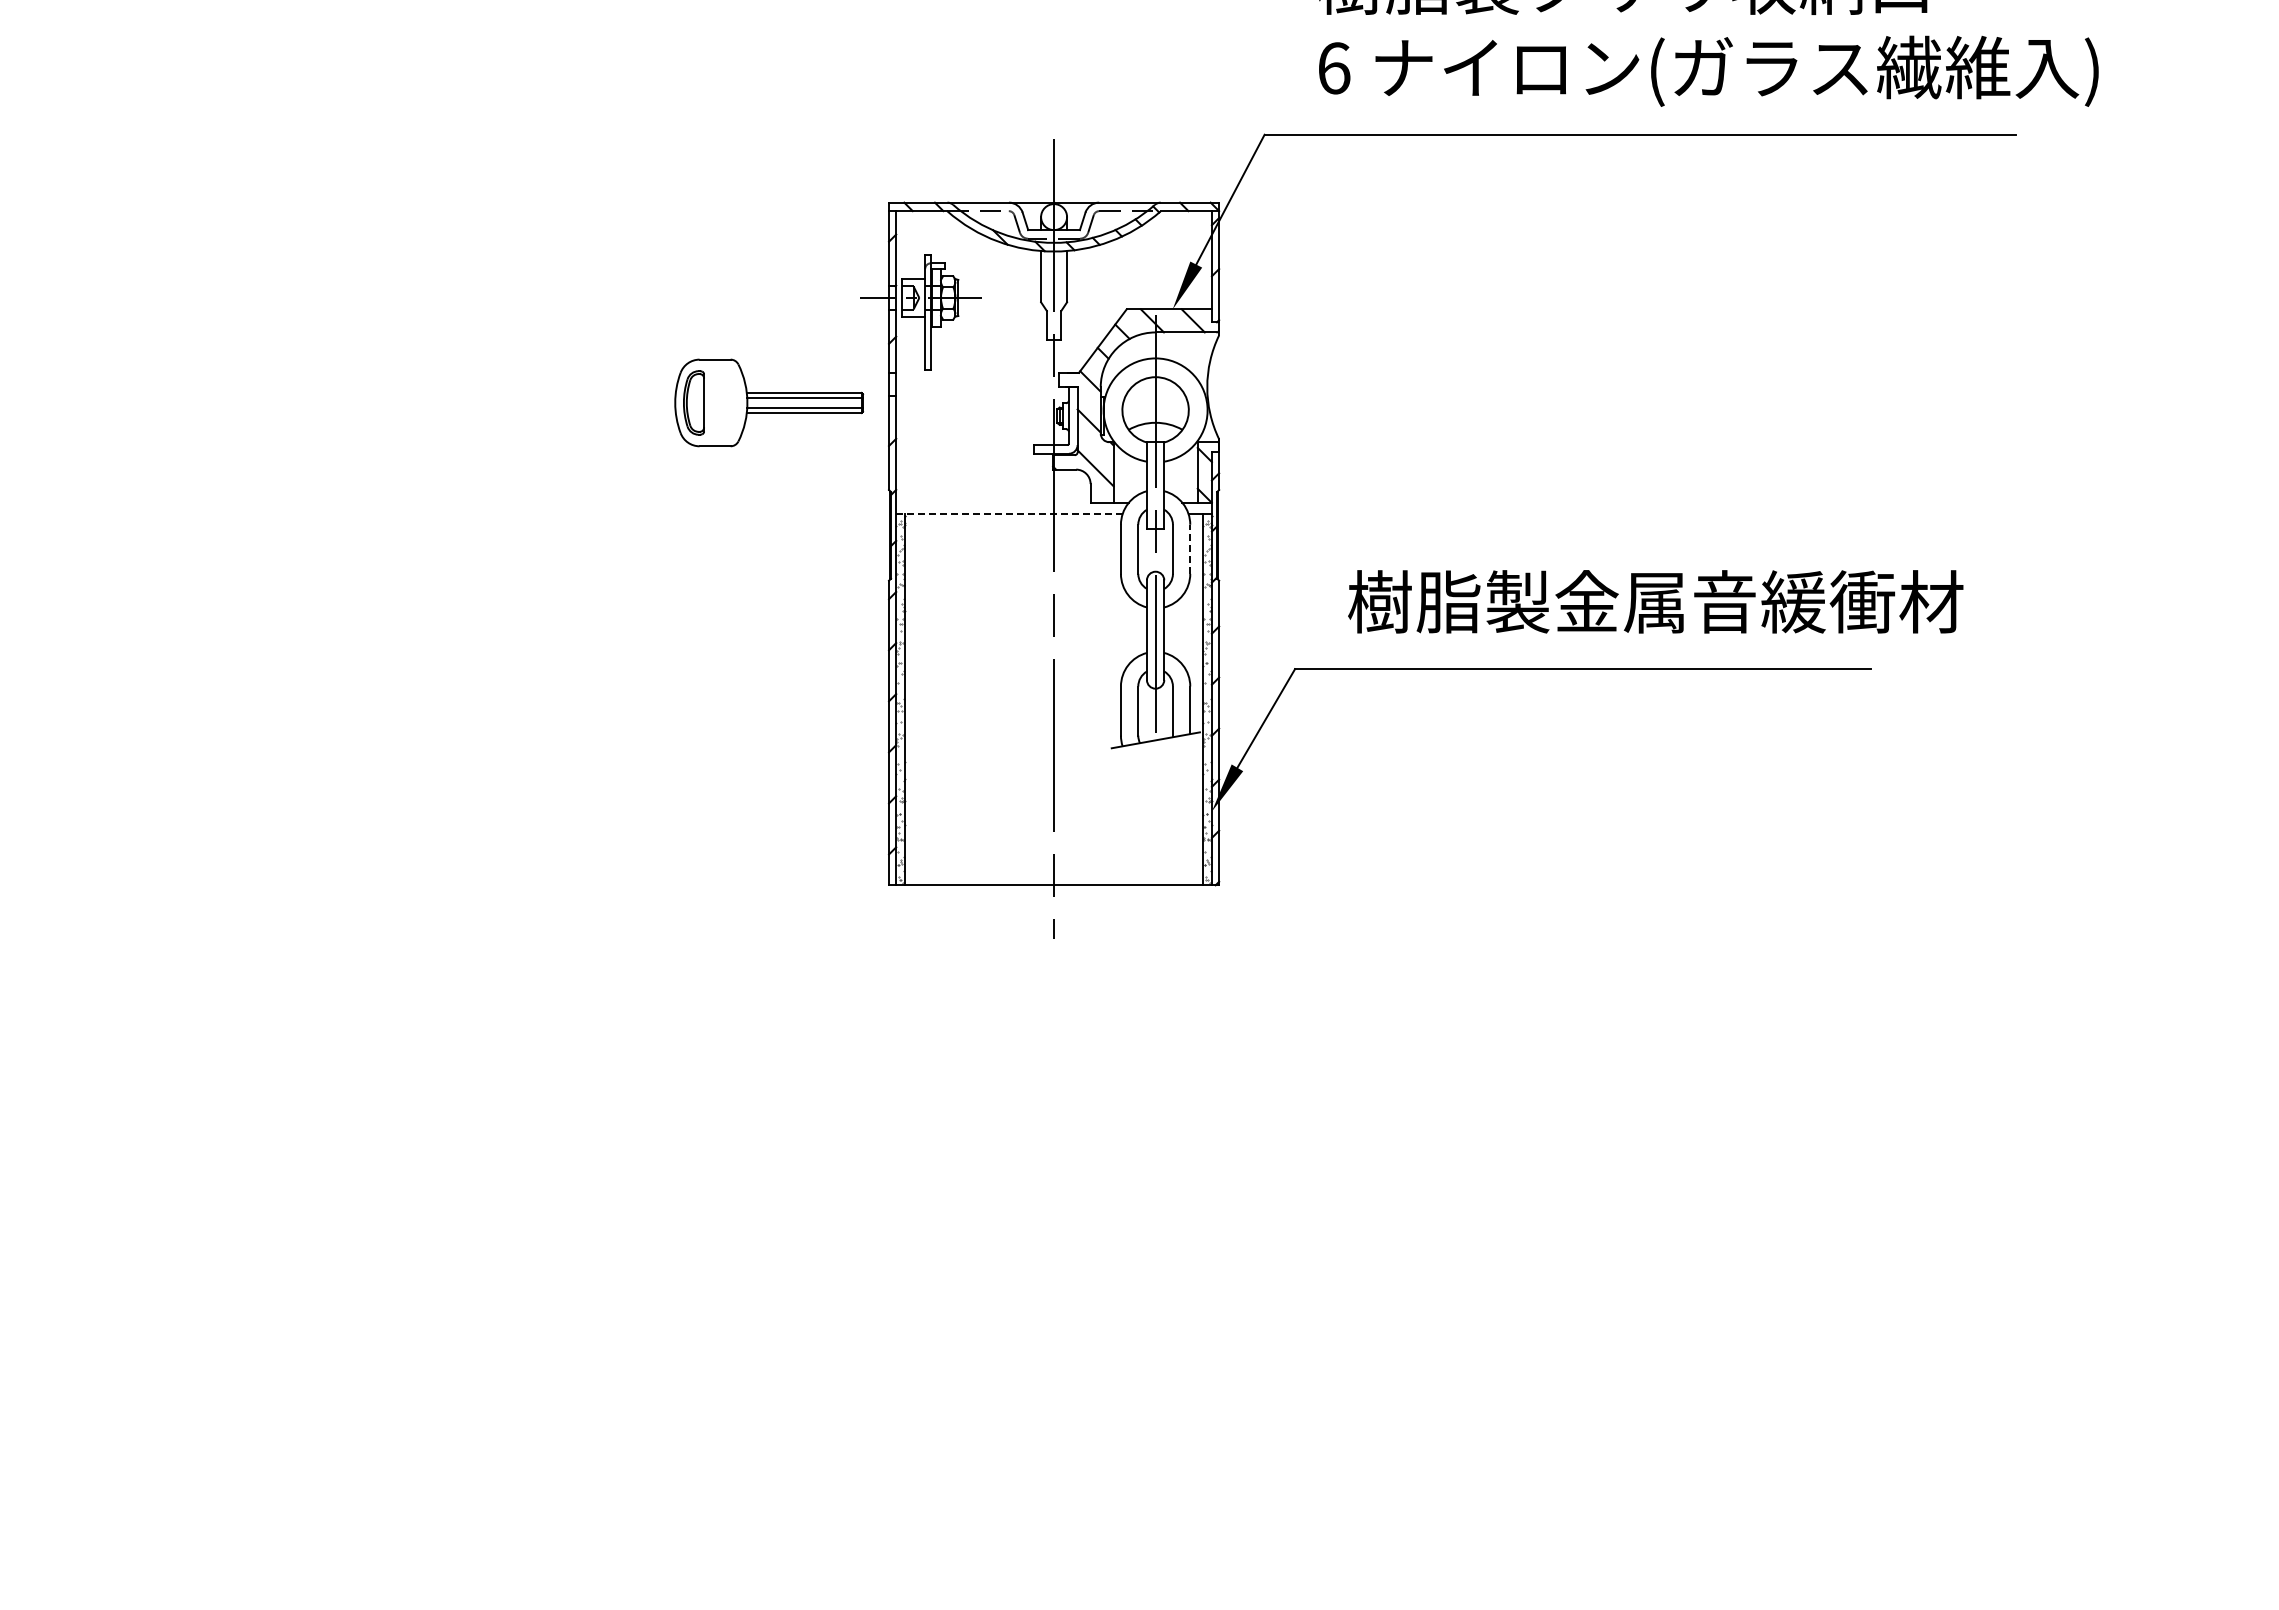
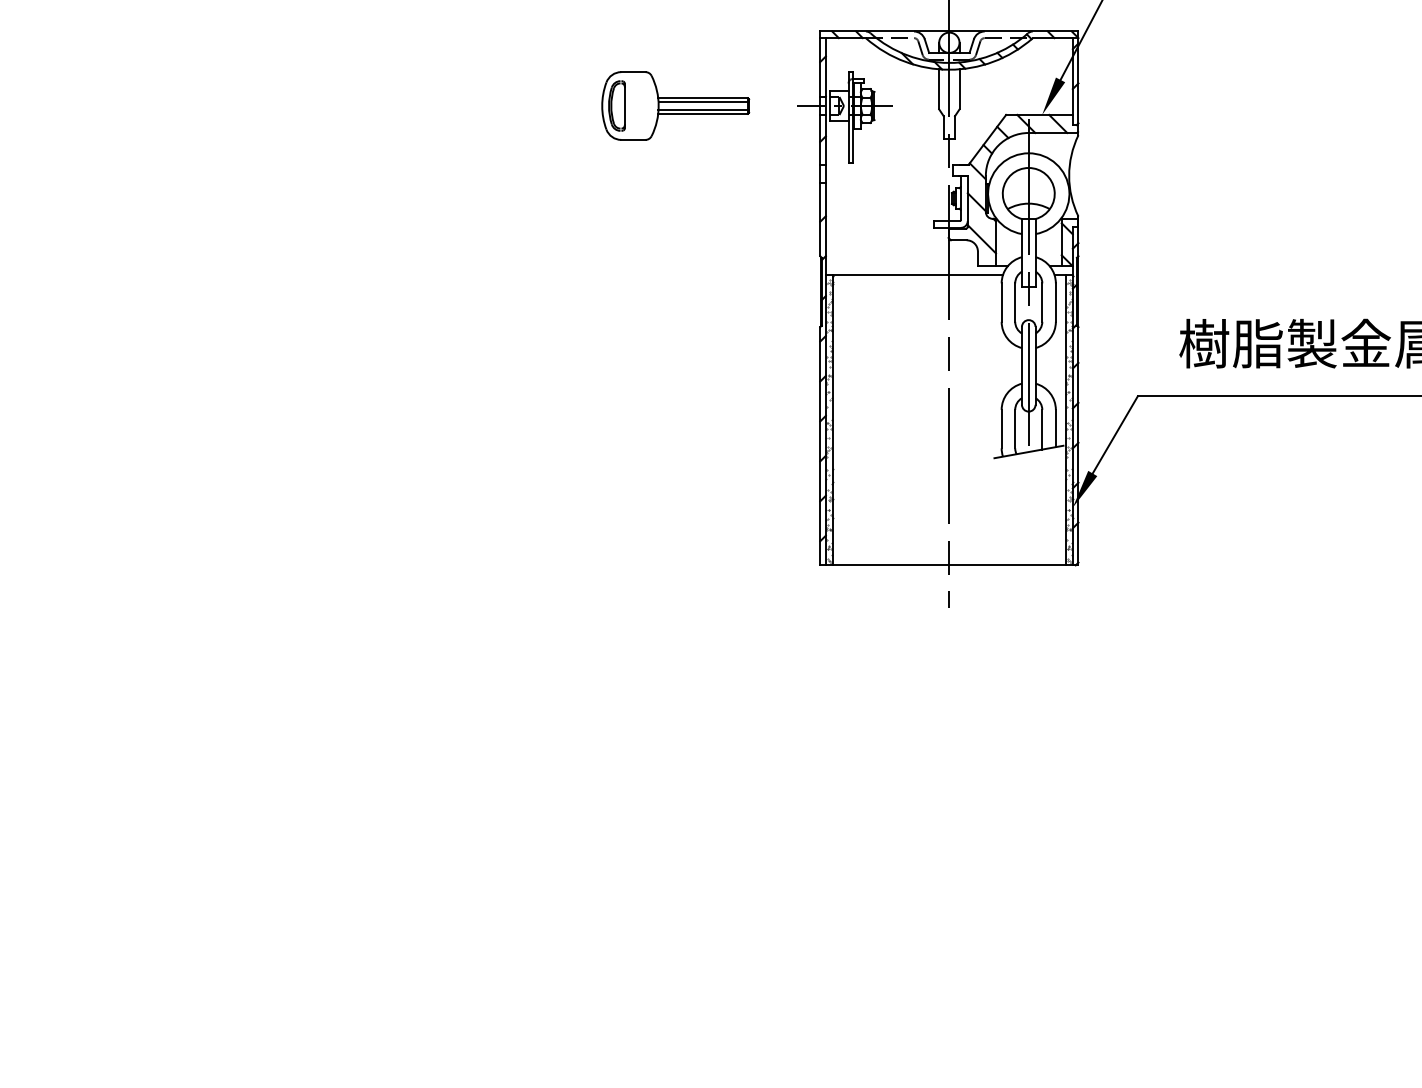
part: (769, 402) -> (675, 105), moved
line: (1009, 514) -> (914, 275), dashed -> solid
line: (1190, 549) -> (1056, 302), dashed -> solid

